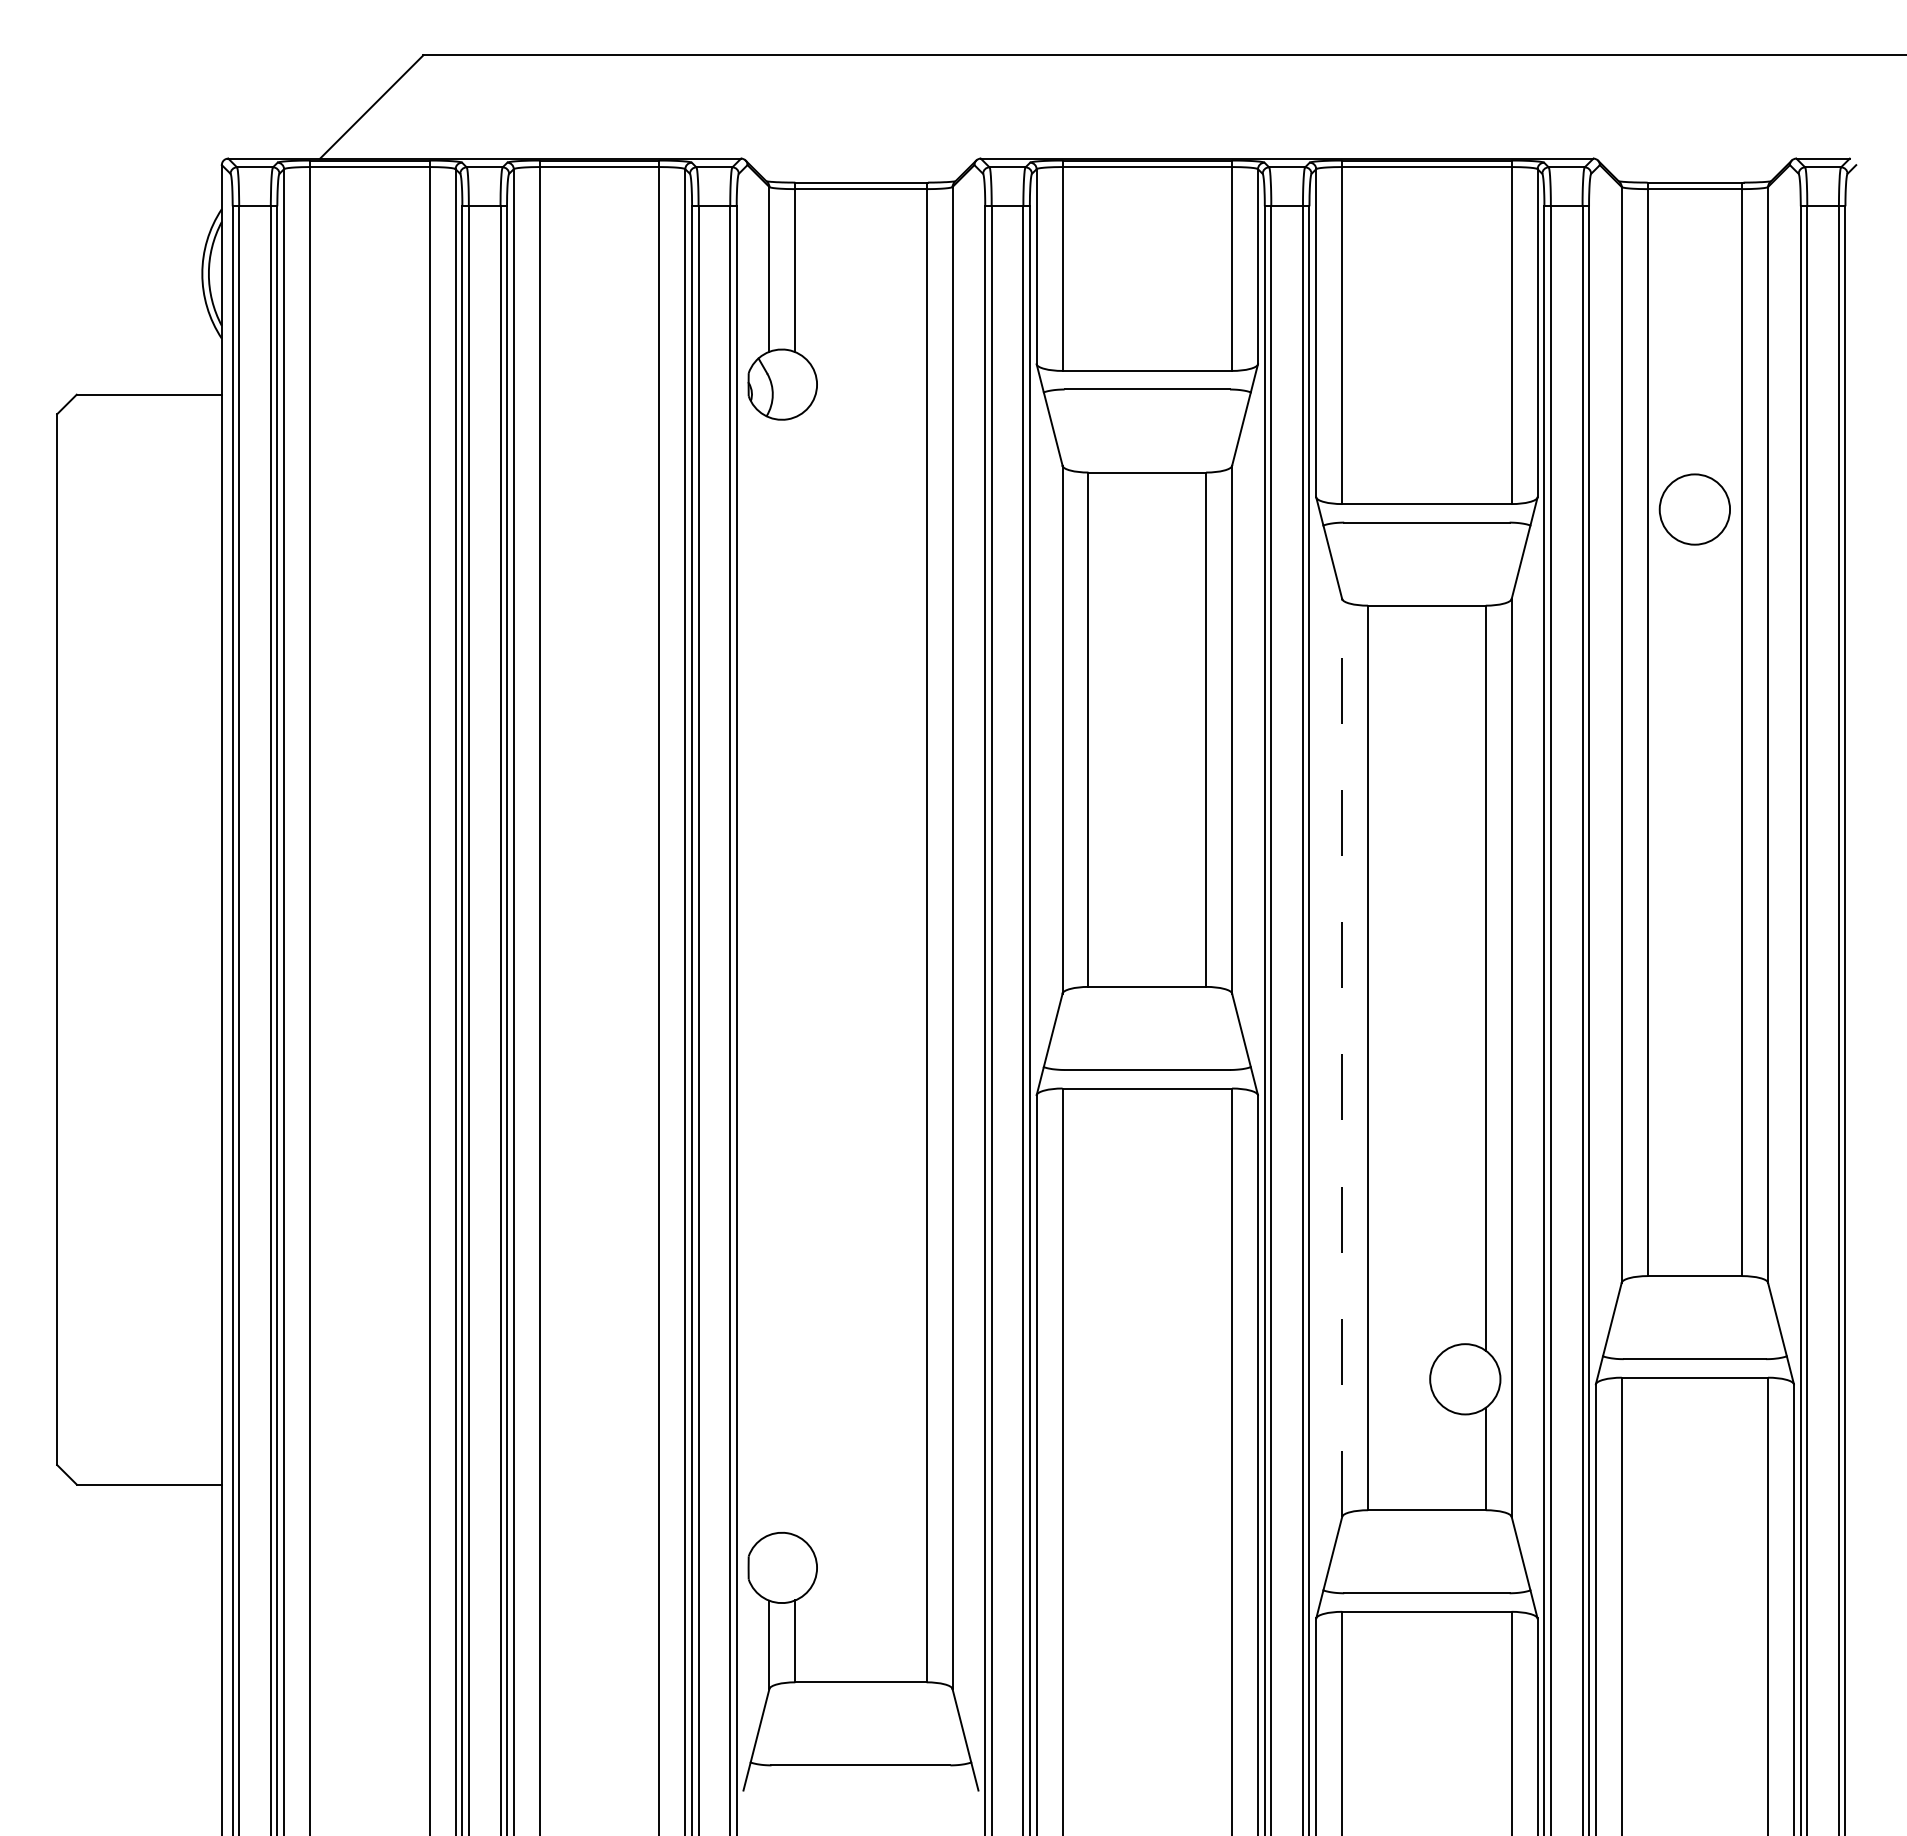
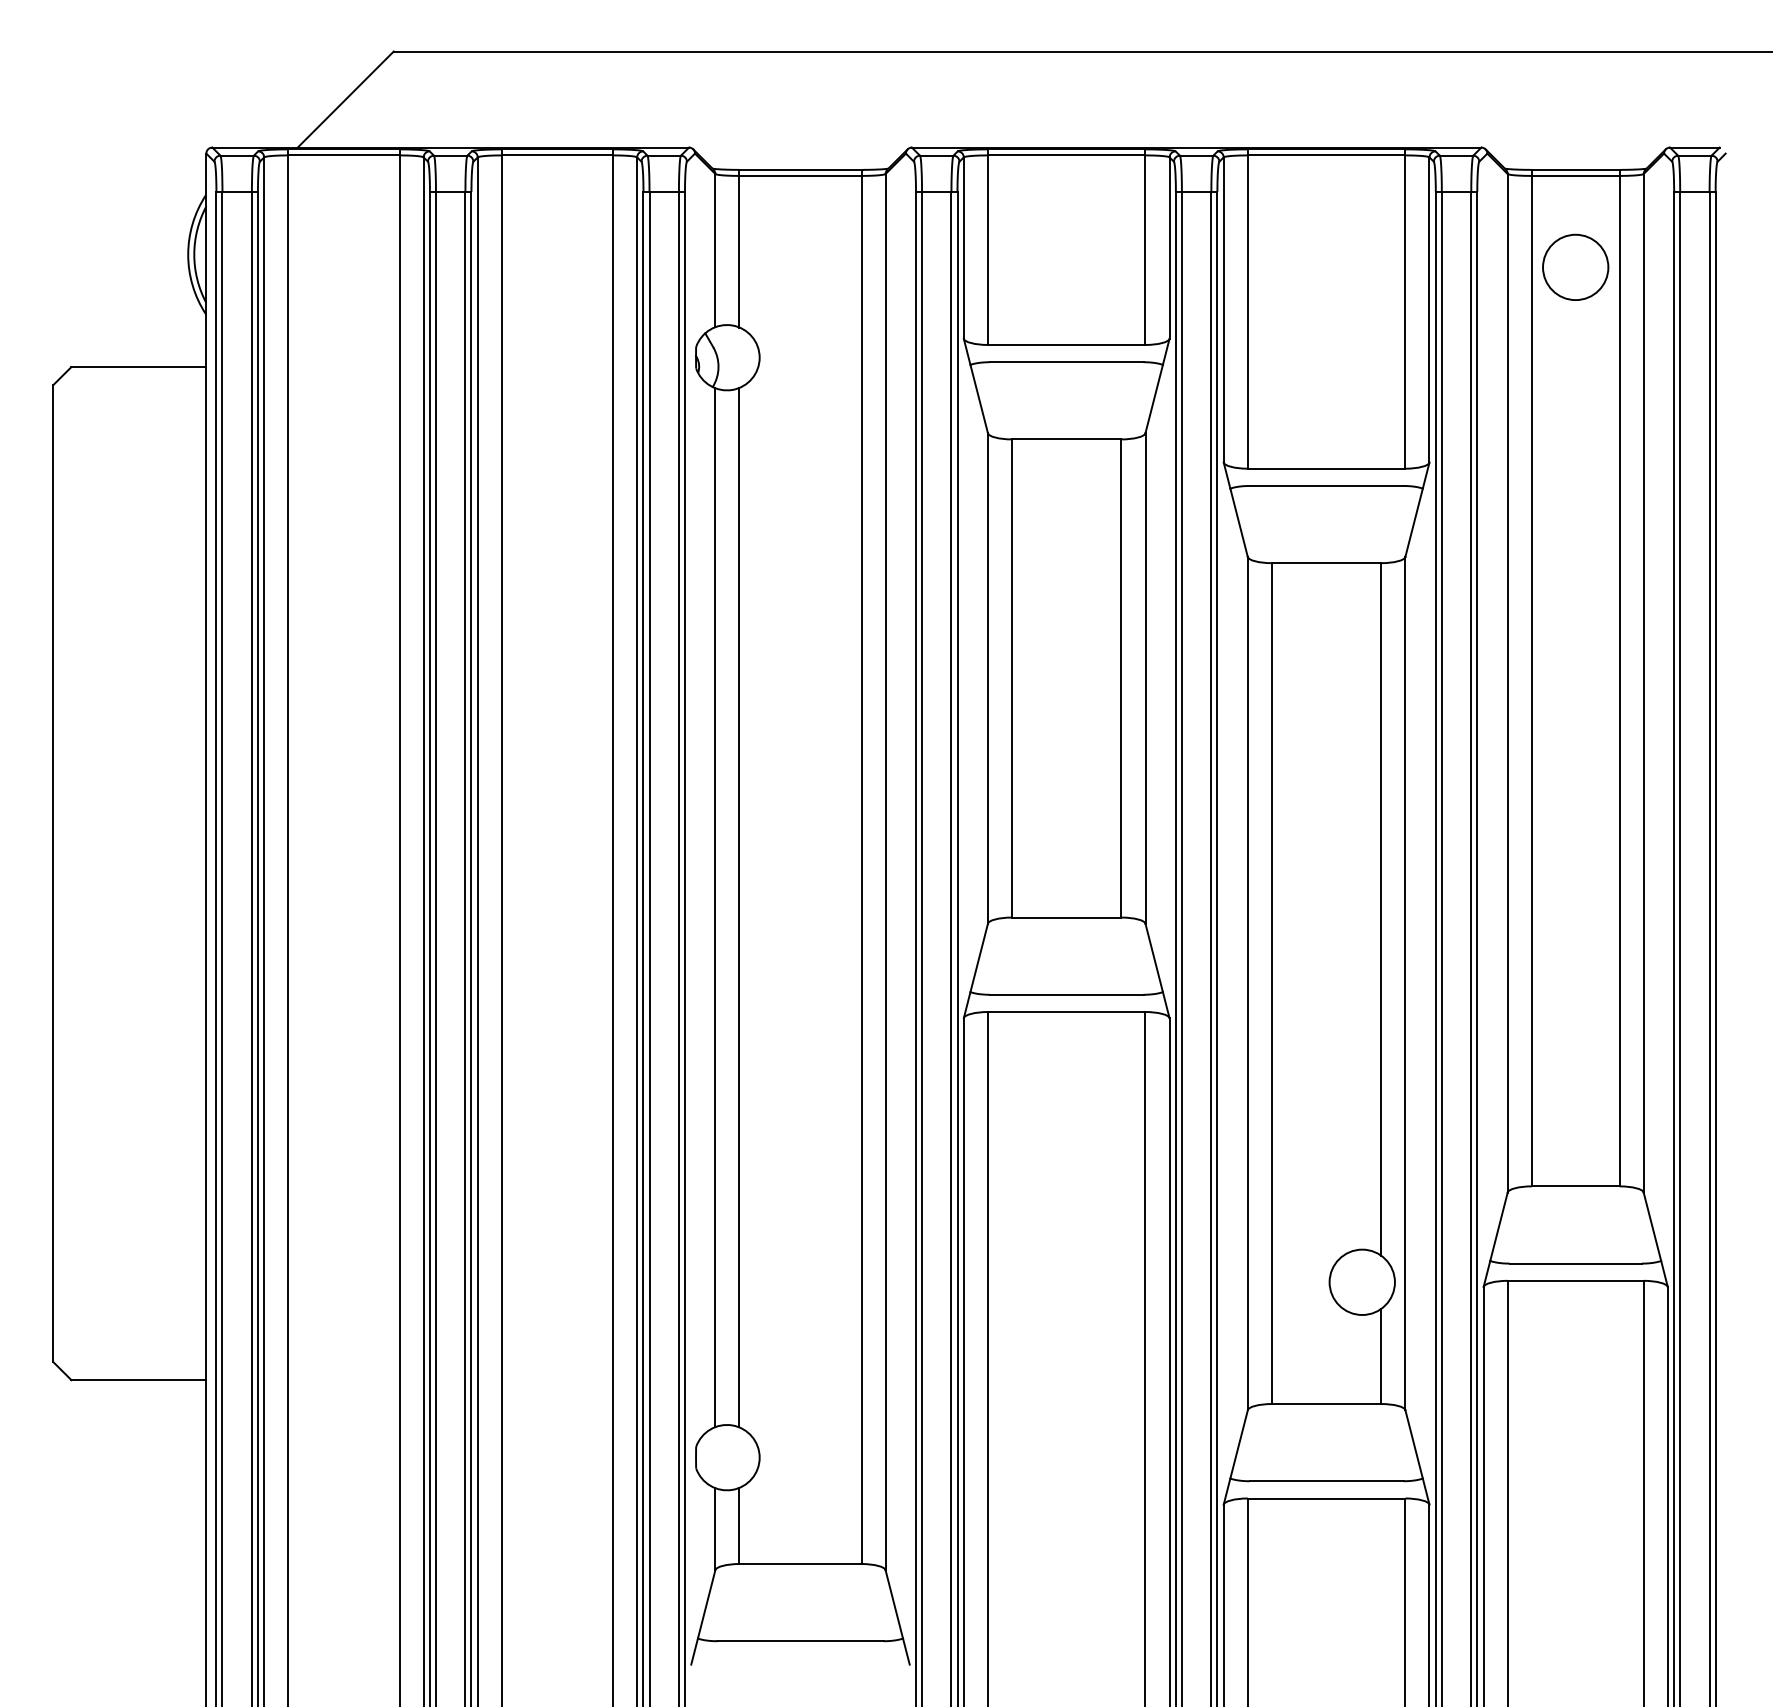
circle: (1694, 509) -> (1575, 267), moved
line: (769, 976) -> (715, 907), added
line: (795, 976) -> (739, 907), added
line: (1342, 1057) -> (1248, 983), dashed -> solid

